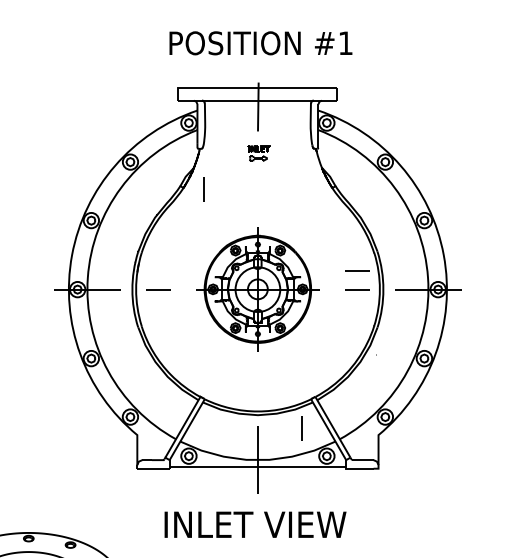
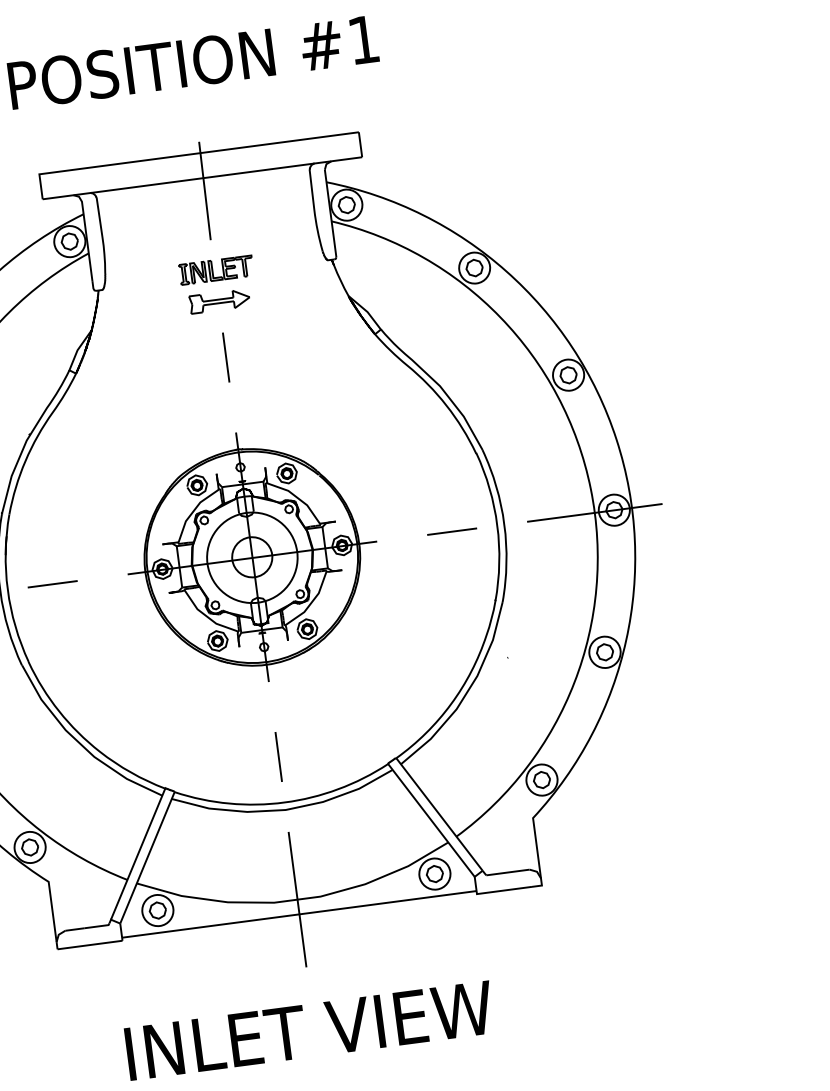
part: (258, 153) -> (217, 284), size x1.67
line: (203, 189) -> (225, 356), moved
line: (357, 270) -> (447, 493), removed
line: (301, 428) -> (277, 756), moved

